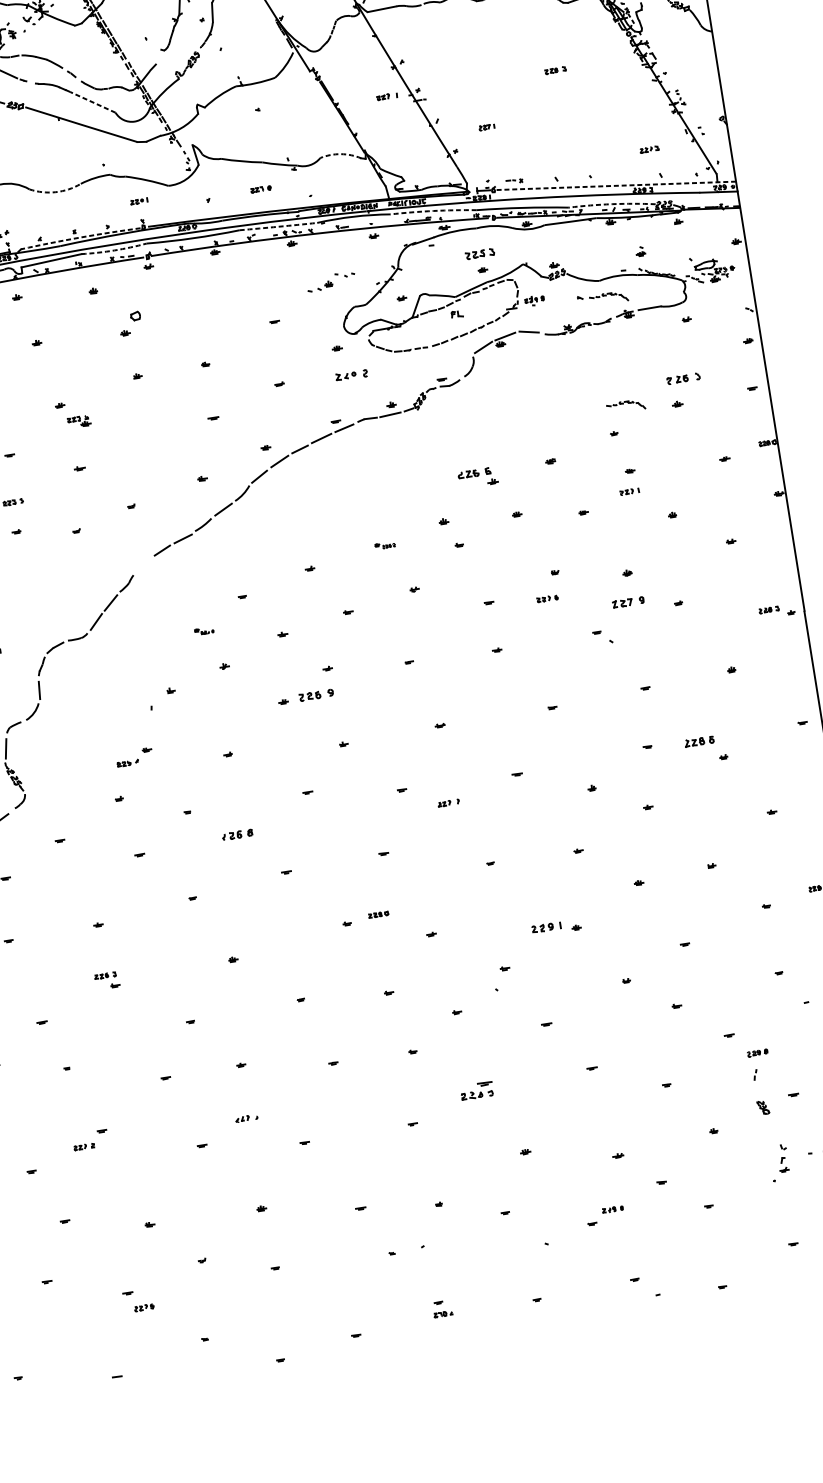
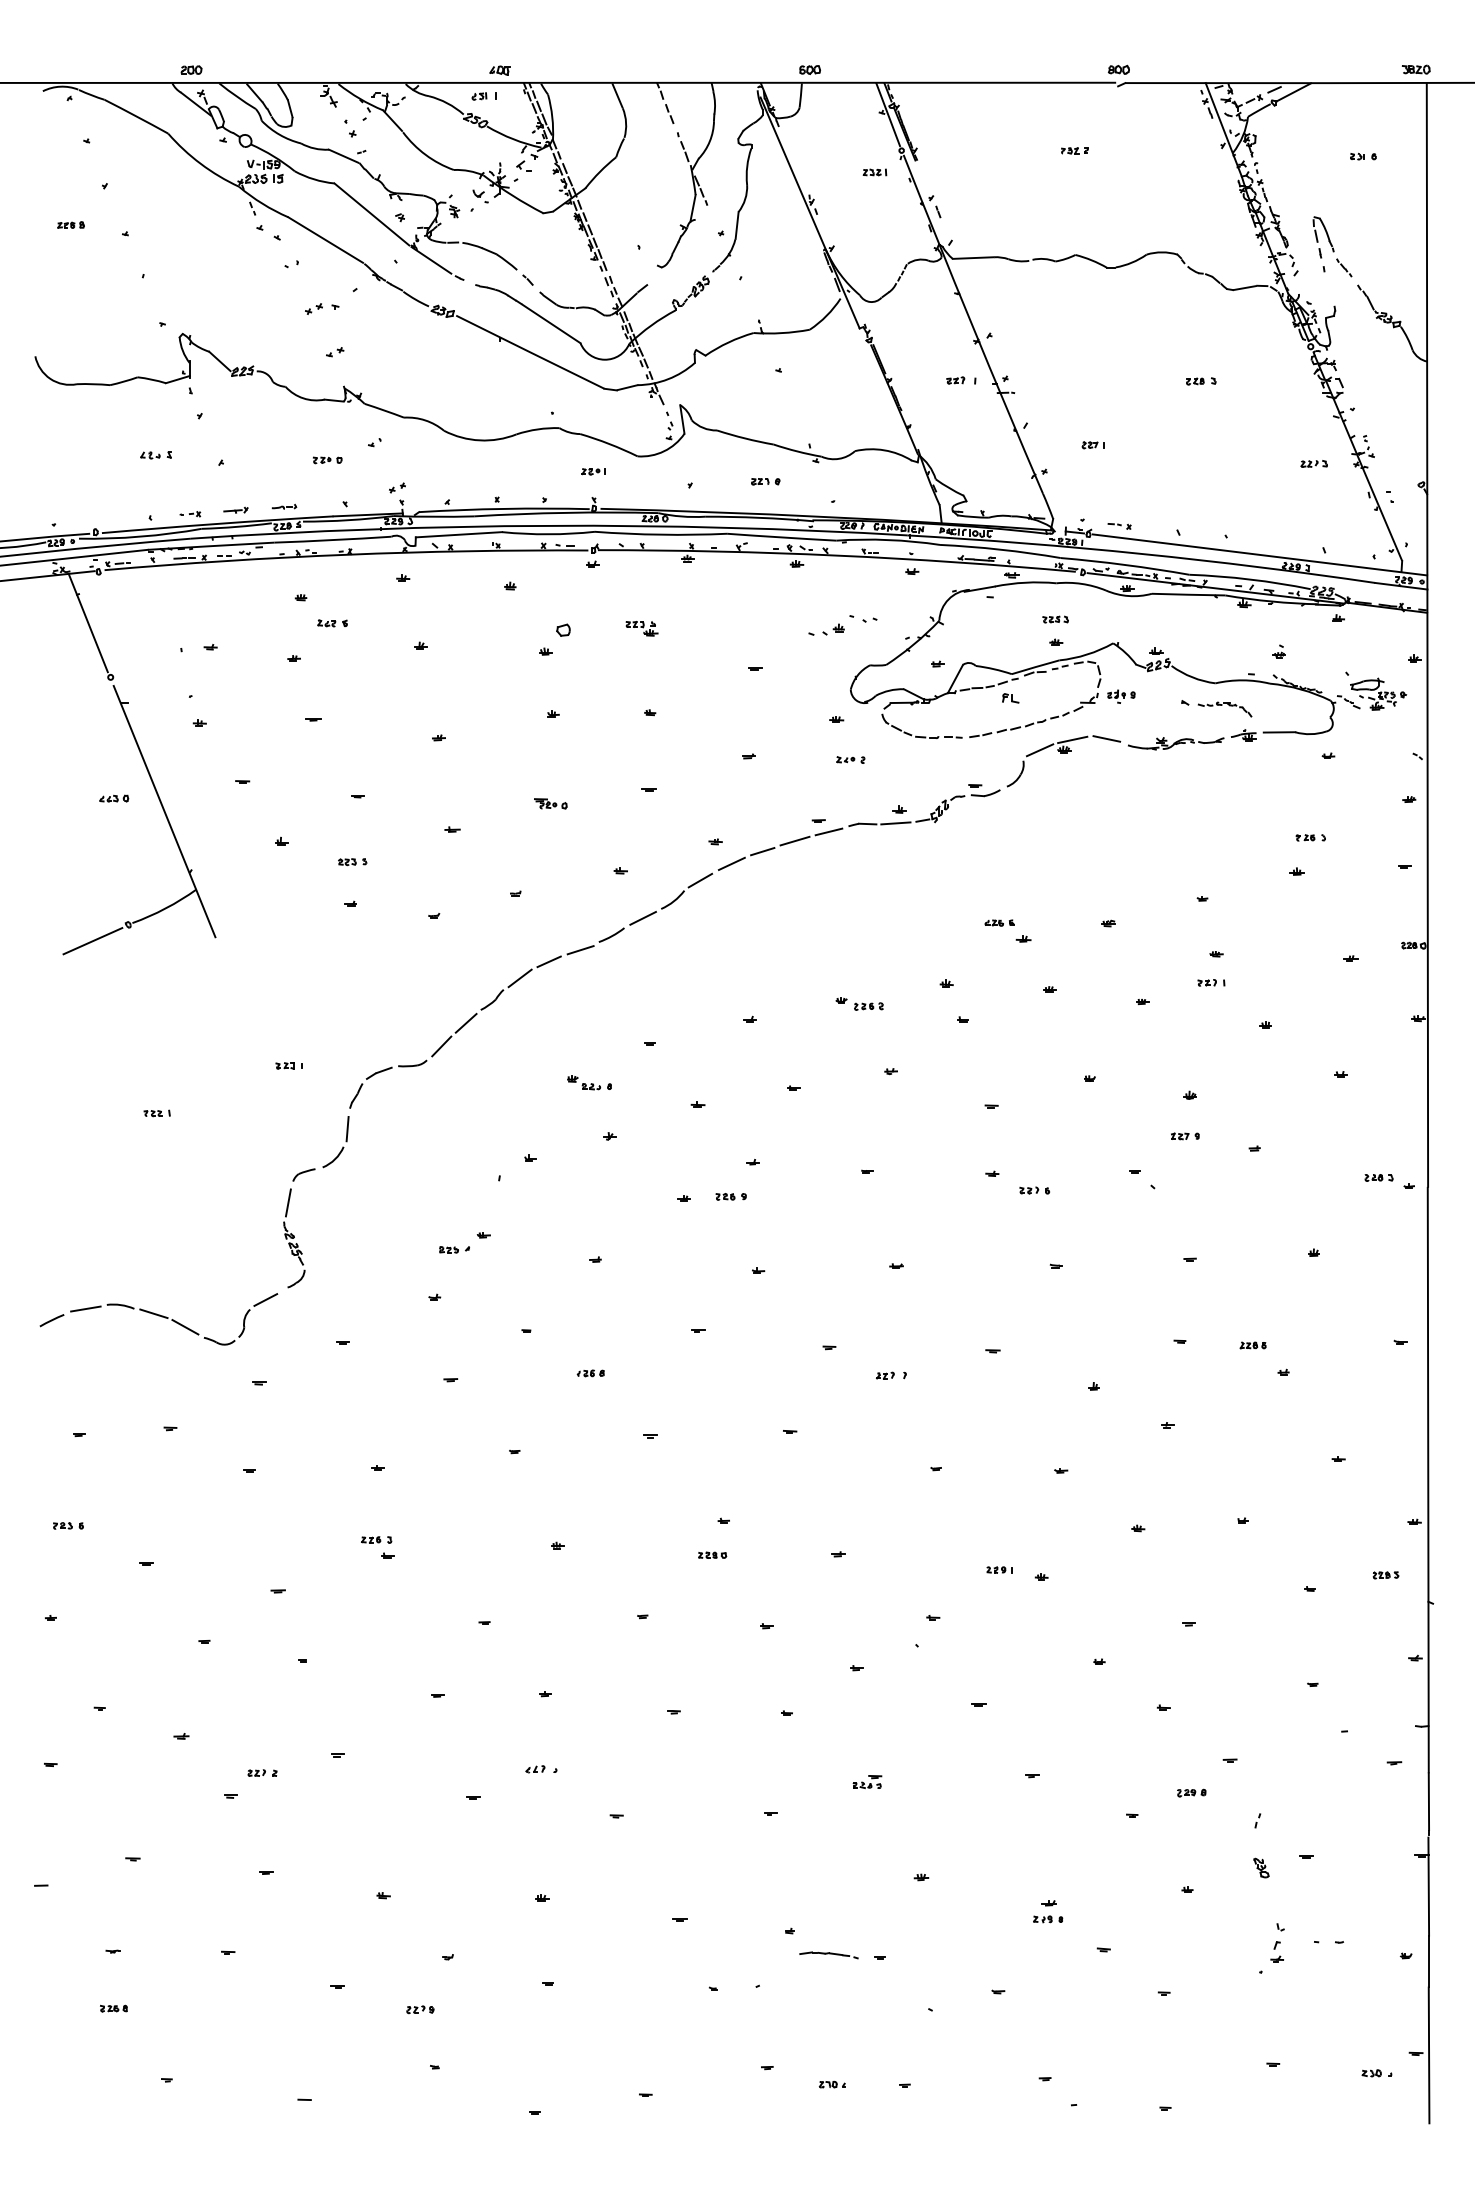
line: (92, 102) -> (550, 323), dashed -> solid
part: (648, 149) -> (1313, 463), moved
arc: (340, 154) -> (884, 450), dashed -> solid
line: (616, 185) -> (1260, 554), dashed -> solid
arc: (55, 192) -> (479, 440), dashed -> solid
arc: (612, 204) -> (1250, 579), dashed -> solid
arc: (433, 210) -> (1000, 549), dashed -> solid
arc: (278, 226) -> (781, 537), dashed -> solid
arc: (80, 237) -> (504, 508), dashed -> solid
arc: (114, 250) -> (548, 534), dashed -> solid
part: (479, 253) -> (1055, 619), size x0.62
part: (351, 375) -> (850, 759), size x0.62
part: (683, 378) -> (1310, 837), size x0.62
part: (625, 406) -> (1224, 863), removed
part: (78, 421) -> (641, 628), moved
part: (145, 439) -> (550, 803), added
part: (474, 472) -> (999, 922), size x0.62
part: (384, 545) -> (859, 1003), size x1.67
line: (143, 565) -> (519, 978), added
part: (547, 598) -> (1034, 1190), moved
part: (628, 602) -> (1185, 1136), size x0.62
part: (204, 630) -> (589, 1082), size x1.67
part: (315, 695) -> (730, 1196), size x0.62
part: (698, 741) -> (1252, 1345), size x0.62
part: (237, 835) -> (590, 1373), size x0.62
part: (378, 914) -> (712, 1554), moved
part: (546, 927) -> (999, 1569), size x0.62
part: (757, 1052) -> (1191, 1792), moved
part: (477, 1091) -> (867, 1782), size x0.62
part: (84, 1146) -> (262, 1772), moved
part: (613, 1209) -> (1048, 1919), moved
part: (469, 1217) -> (828, 1955), added
part: (144, 1307) -> (420, 2009), moved
part: (442, 1314) -> (831, 2084), moved

